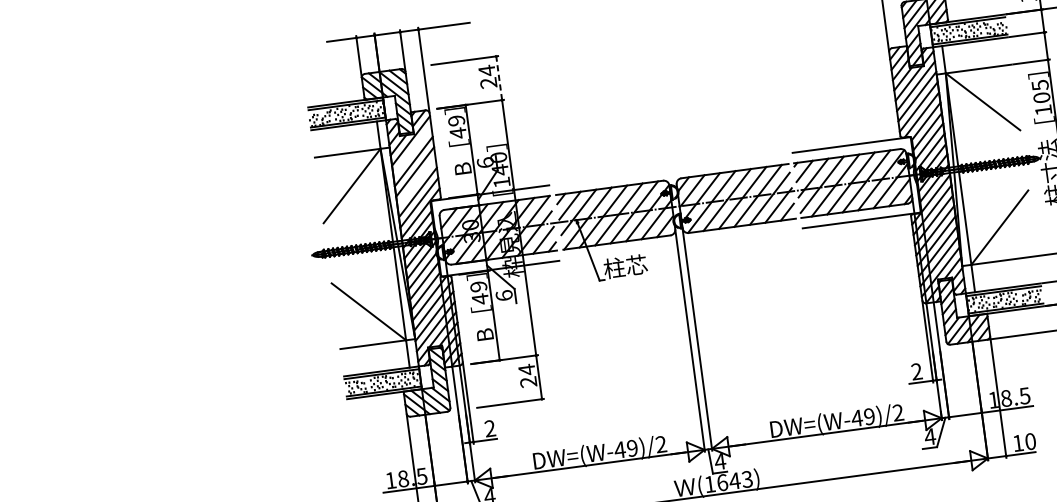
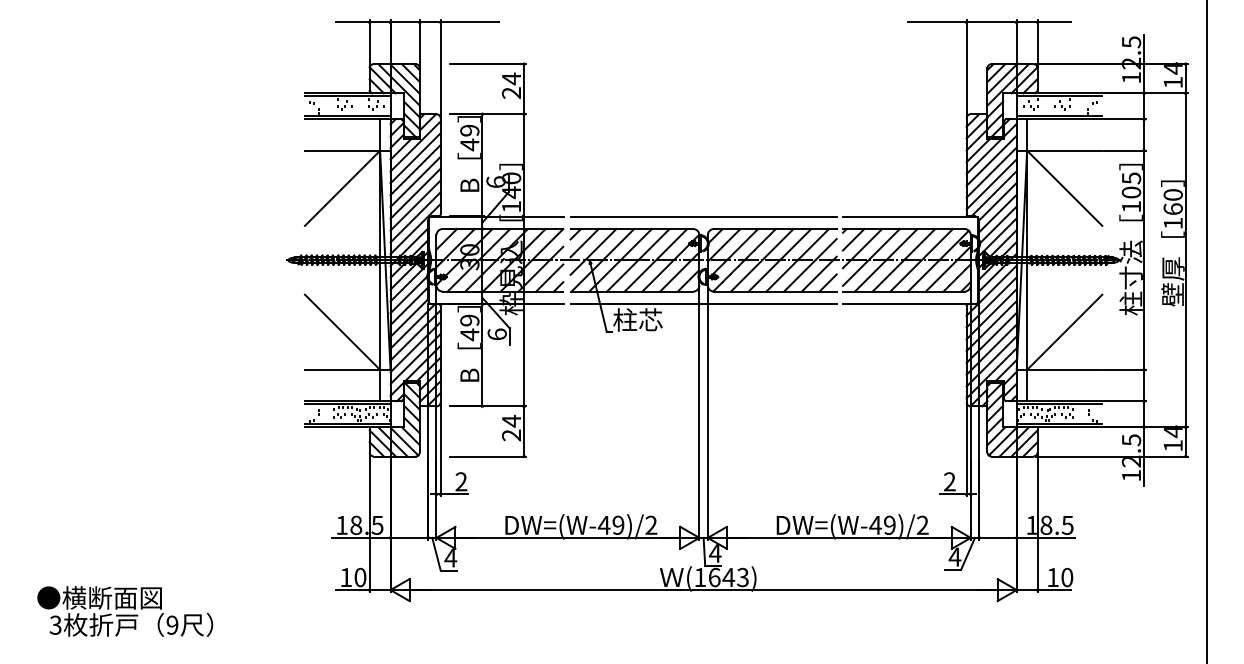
line: (499, 77) -> (524, 88), dashed -> solid
line: (412, 151) -> (415, 158), added
line: (670, 169) -> (703, 217), added
line: (416, 182) -> (415, 193), added
line: (680, 244) -> (703, 303), added

